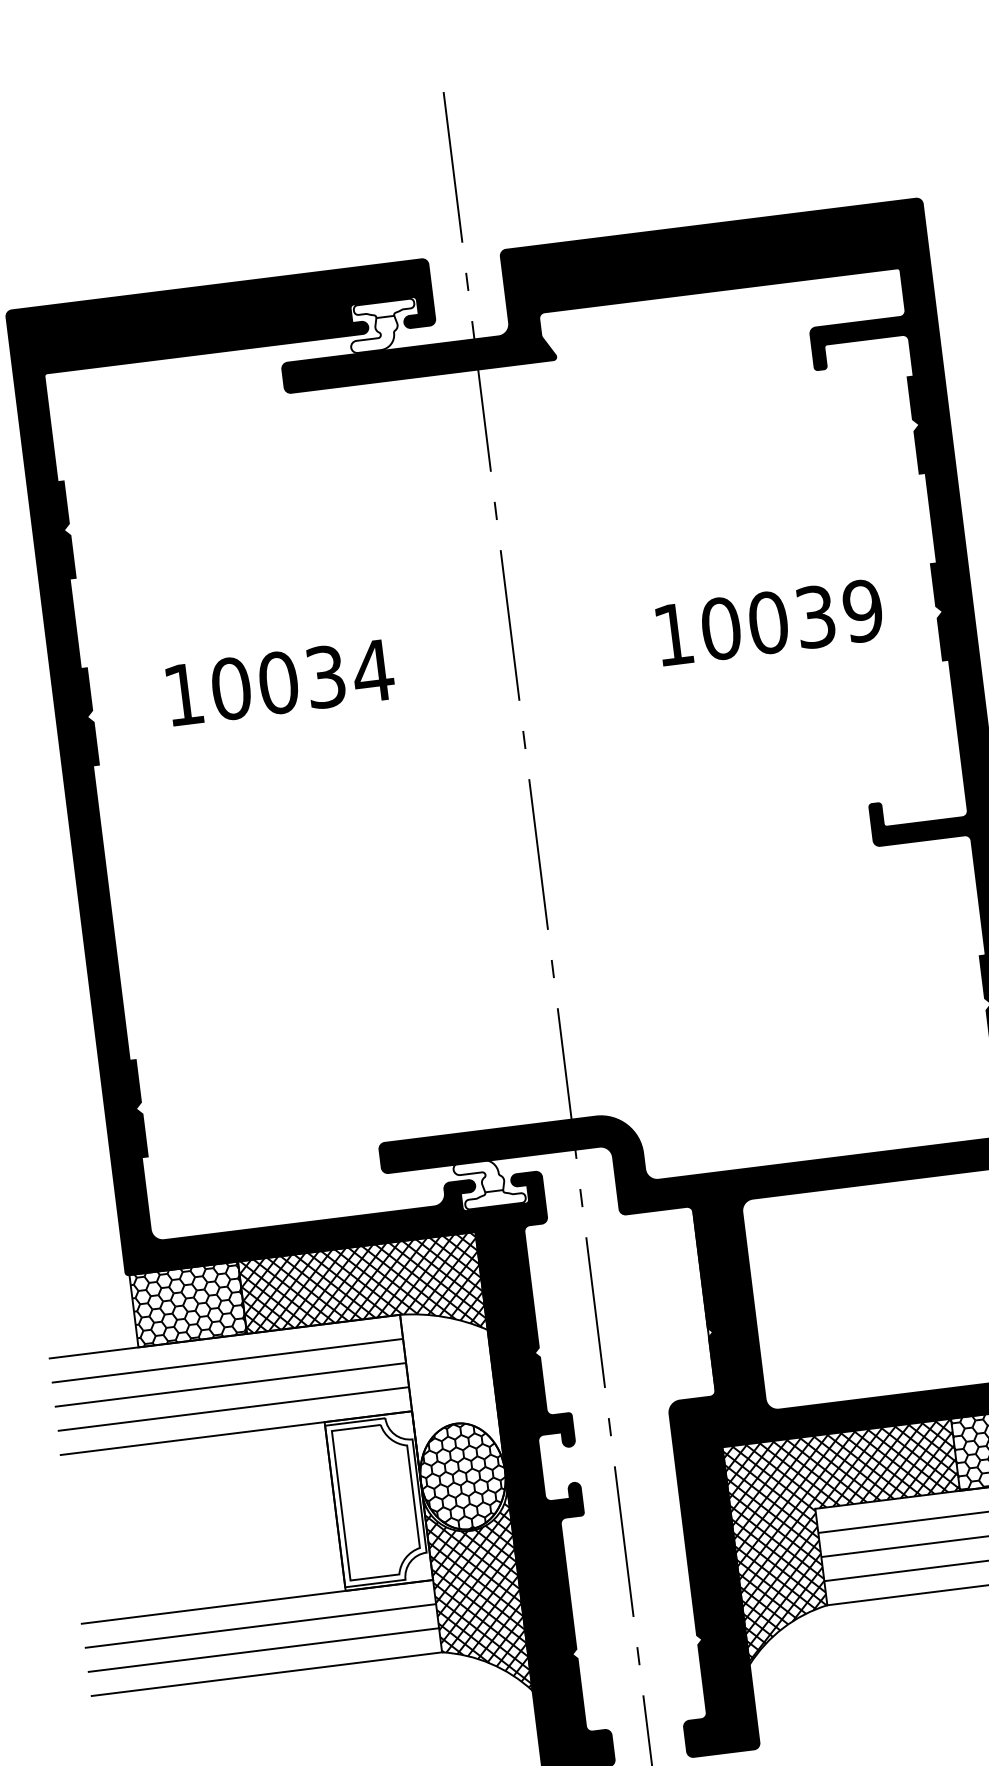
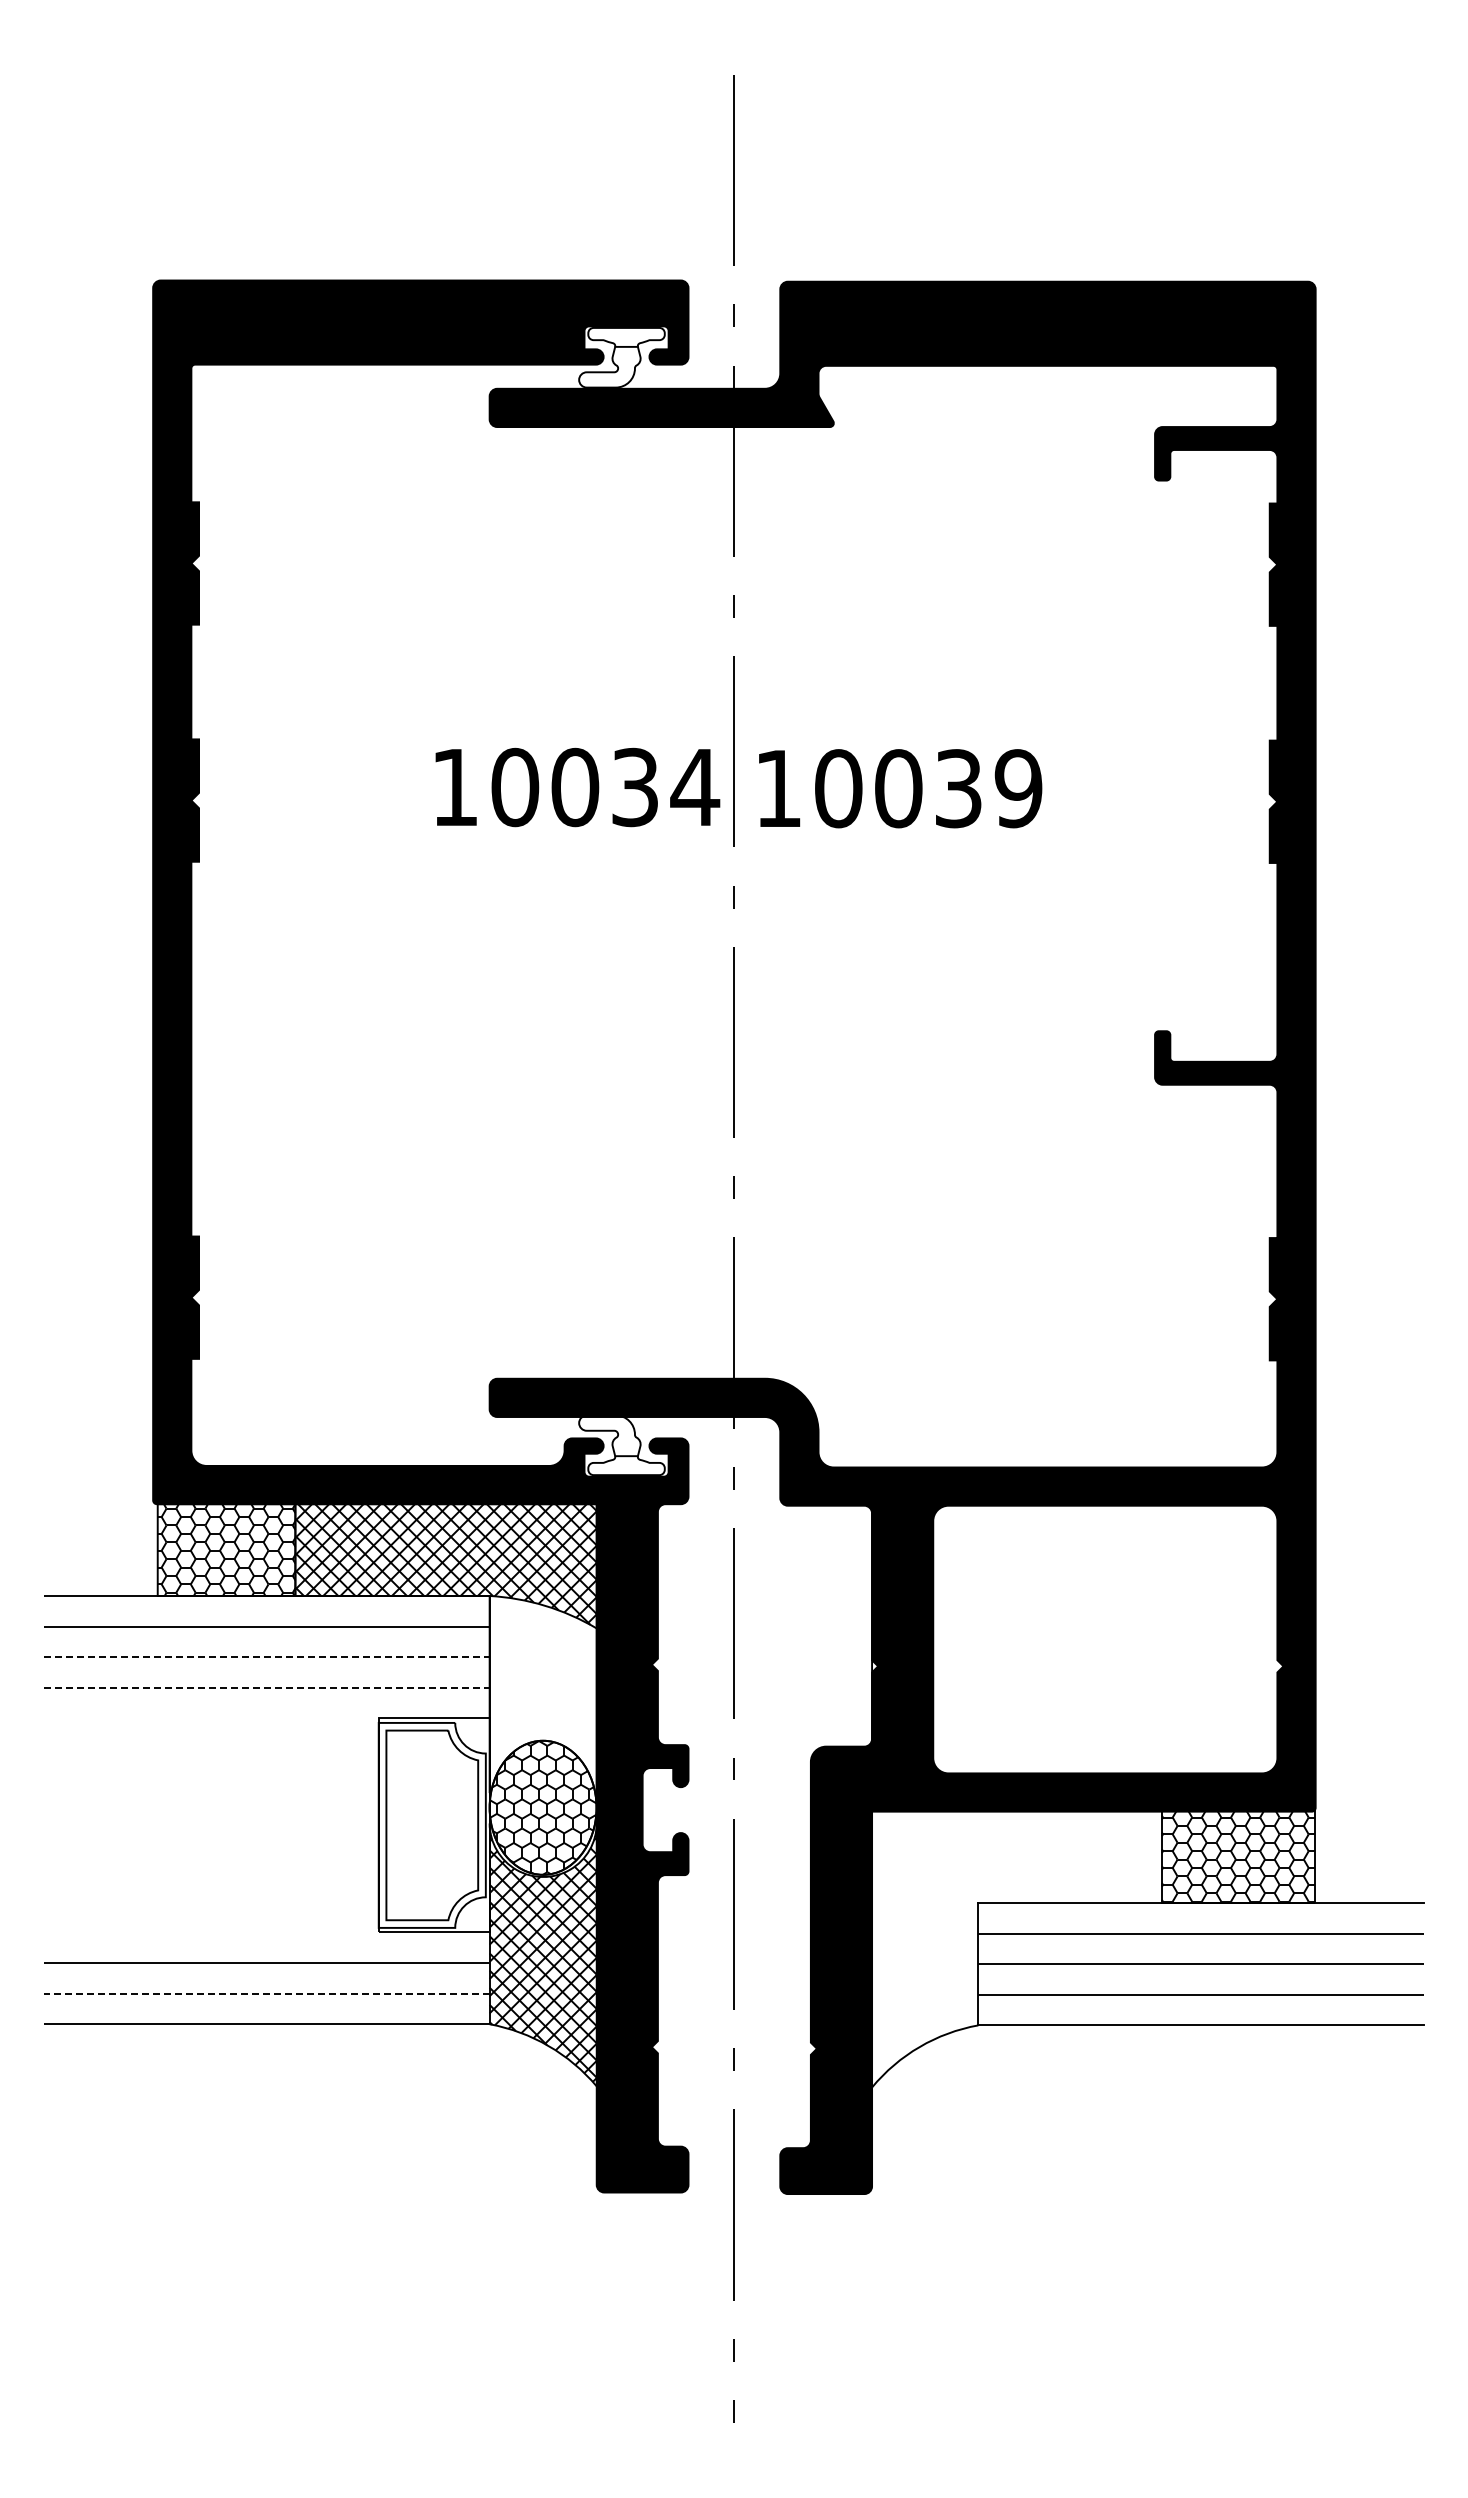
text: (769, 622) -> (900, 788), moved
text: (280, 682) -> (577, 787), moved
line: (230, 1385) -> (266, 1657), solid -> dashed
line: (233, 1408) -> (266, 1687), solid -> dashed
line: (236, 1433) -> (266, 1718), removed
hatch: (849, 1540) -> (1016, 1947), removed
line: (257, 1601) -> (266, 1932), removed
line: (263, 1650) -> (266, 1993), solid -> dashed

